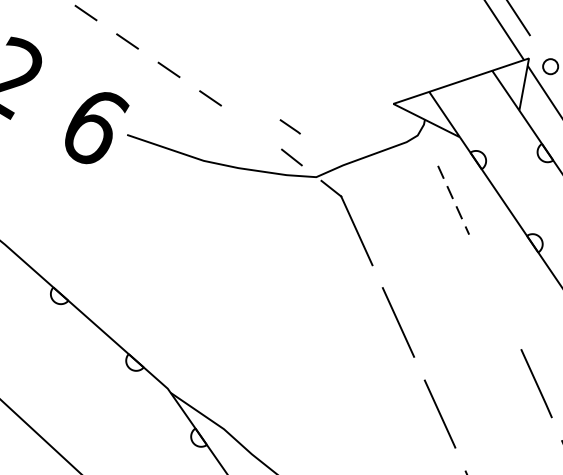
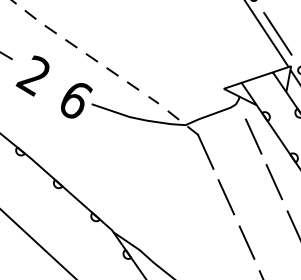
line: (289, 127) -> (153, 100), moved
line: (453, 200) -> (253, 136), dashed -> solid
line: (495, 292) -> (274, 182), added

